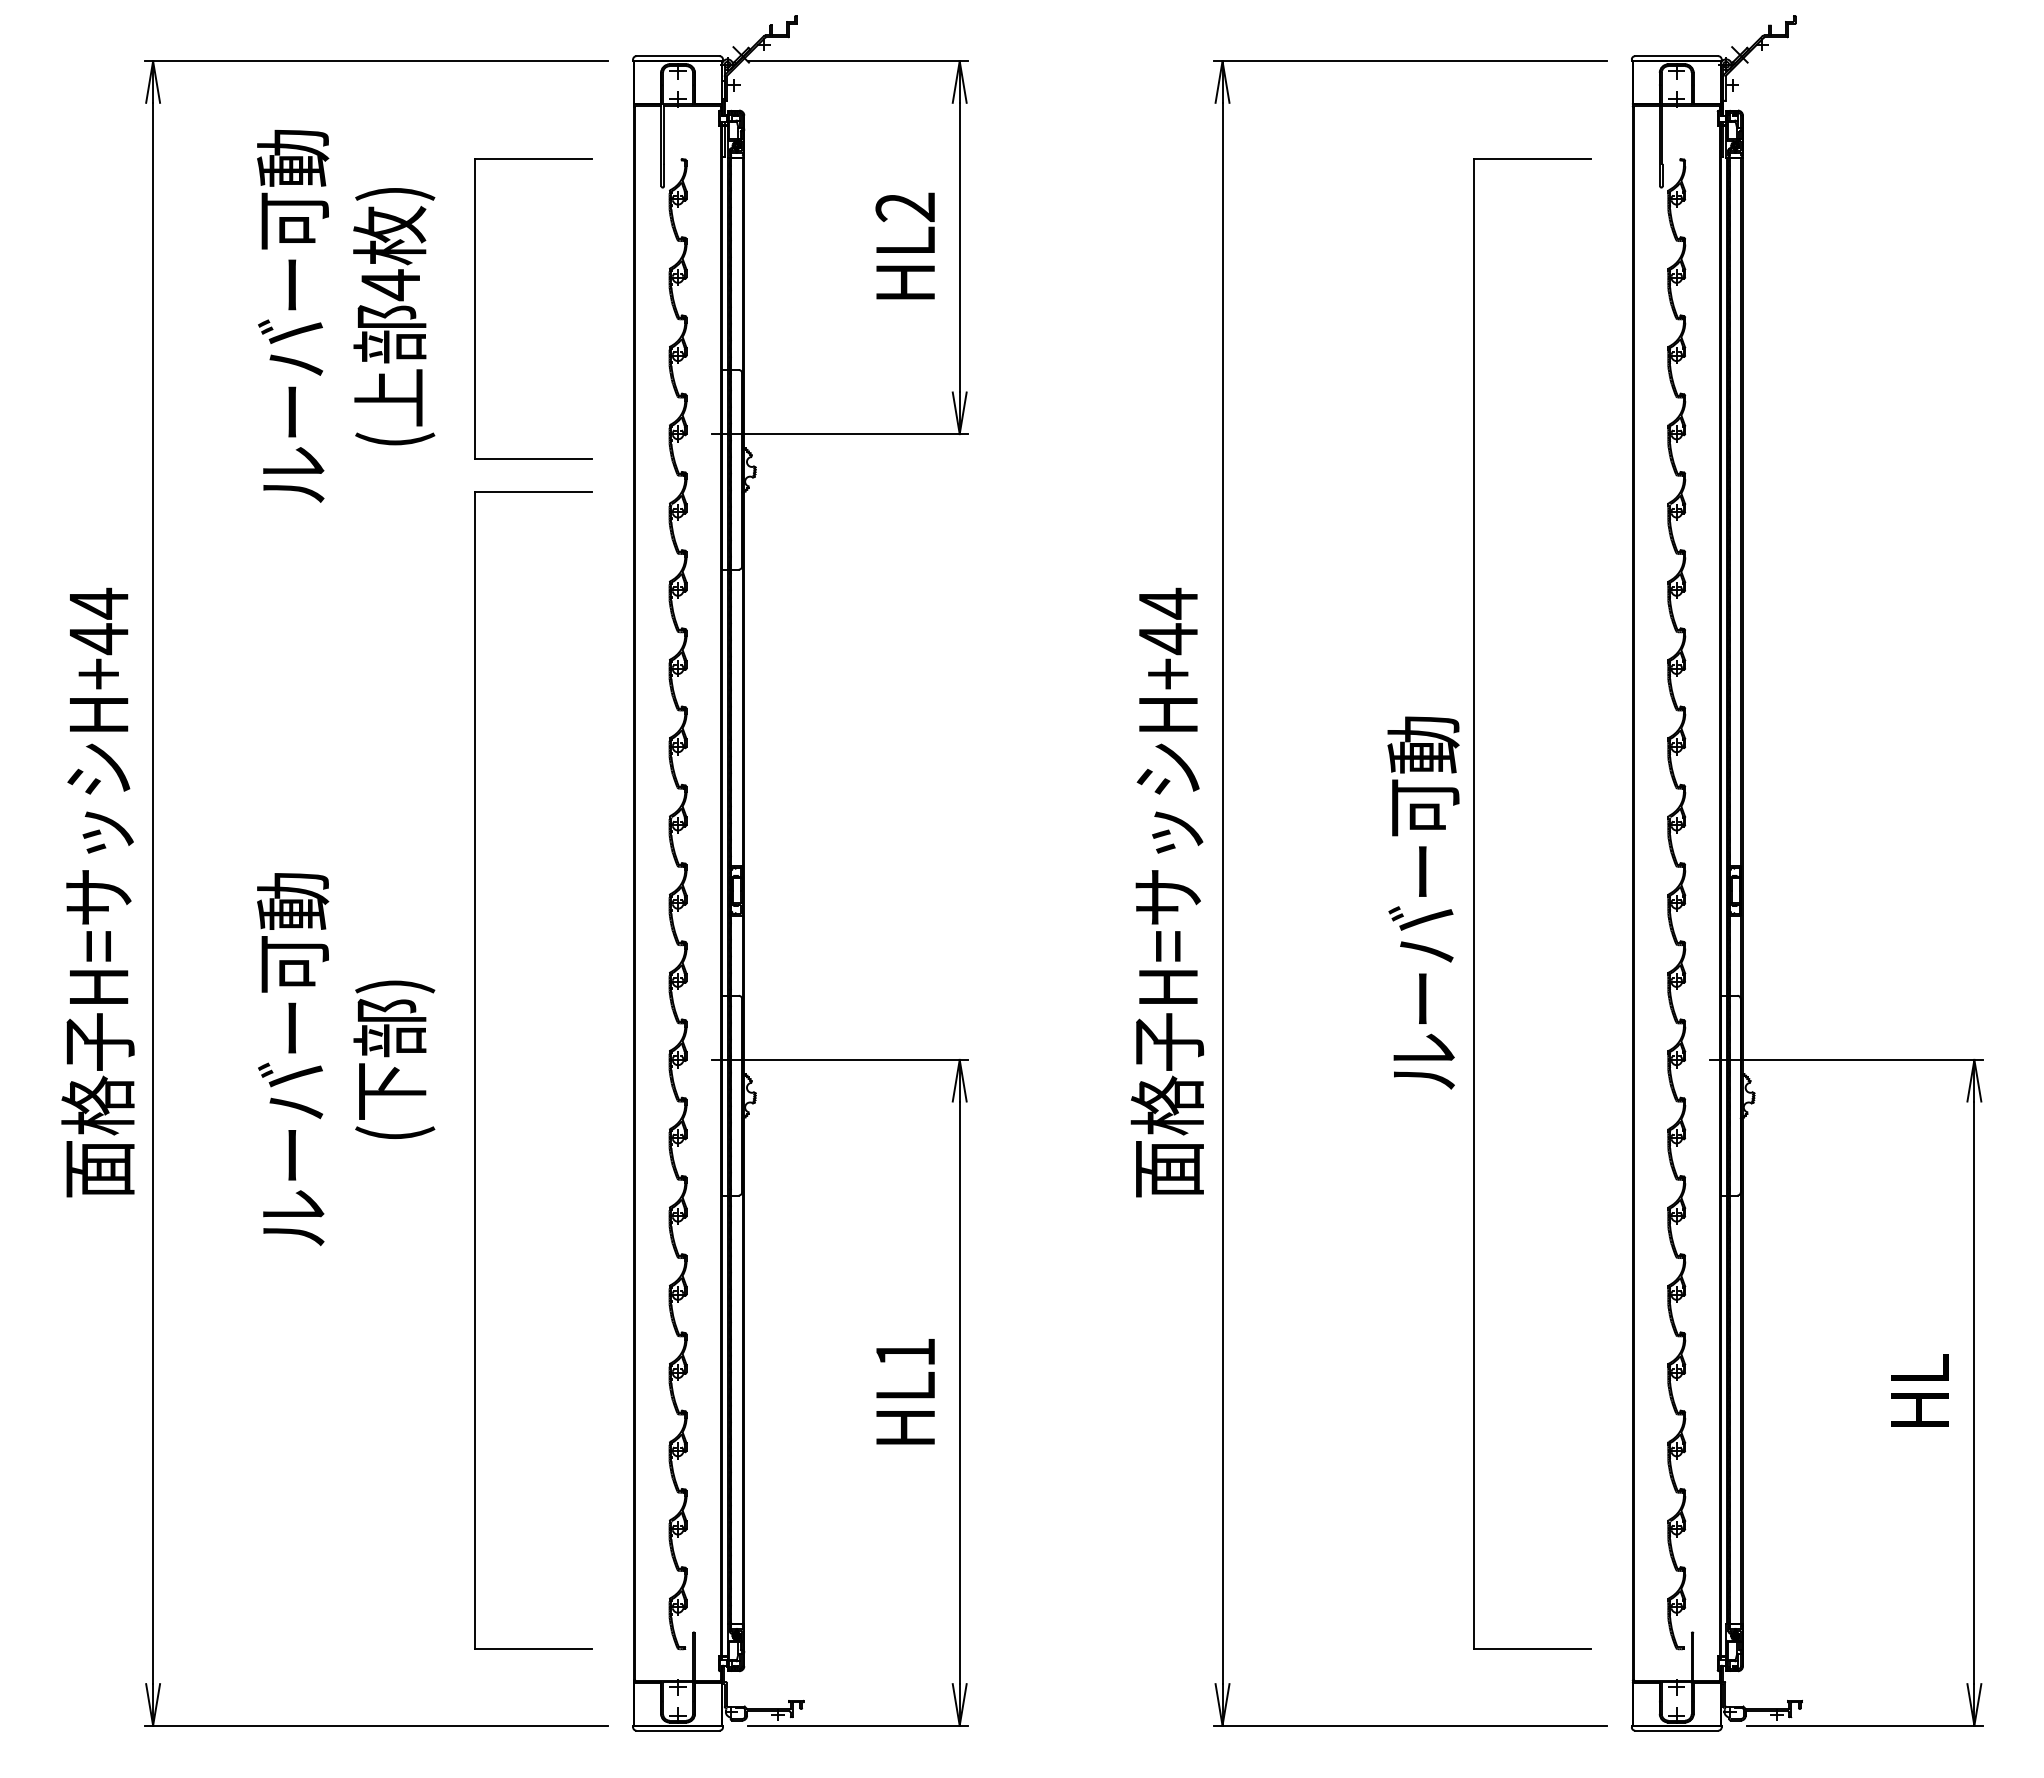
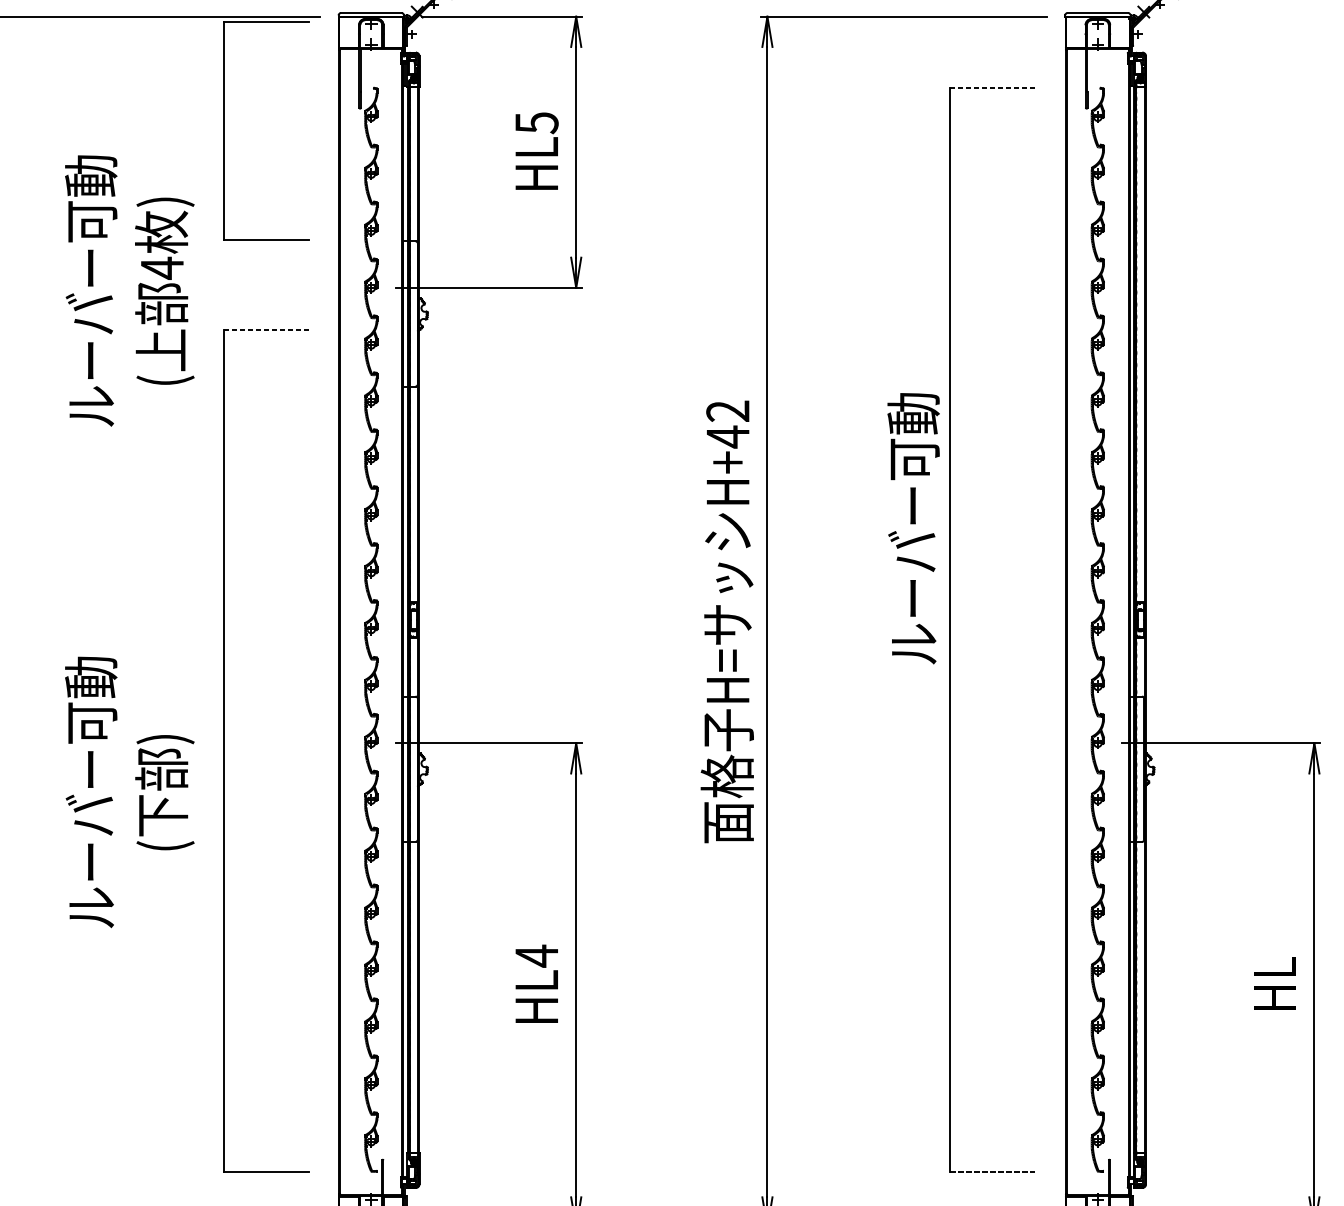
line: (1531, 159) -> (992, 88), solid -> dashed
text: (905, 207) -> (536, 123), HL2 -> HL5
part: (475, 308) -> (223, 130), moved
text: (346, 316) -> (130, 291), moved
line: (533, 492) -> (266, 330), solid -> dashed
text: (1167, 603) -> (727, 411), H+44 -> H+42
text: (1423, 902) -> (913, 528), moved
text: (346, 1059) -> (130, 792), moved
text: (905, 1352) -> (536, 956), HL1 -> HL4
line: (1532, 1649) -> (992, 1172), solid -> dashed

